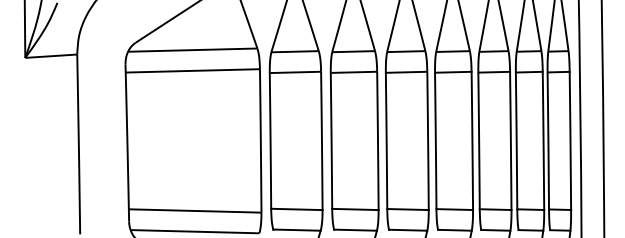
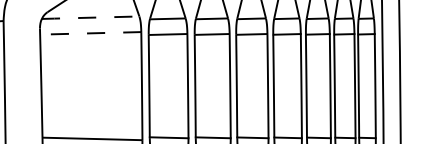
line: (193, 50) -> (91, 17), solid -> dashed
line: (192, 70) -> (90, 33), solid -> dashed

